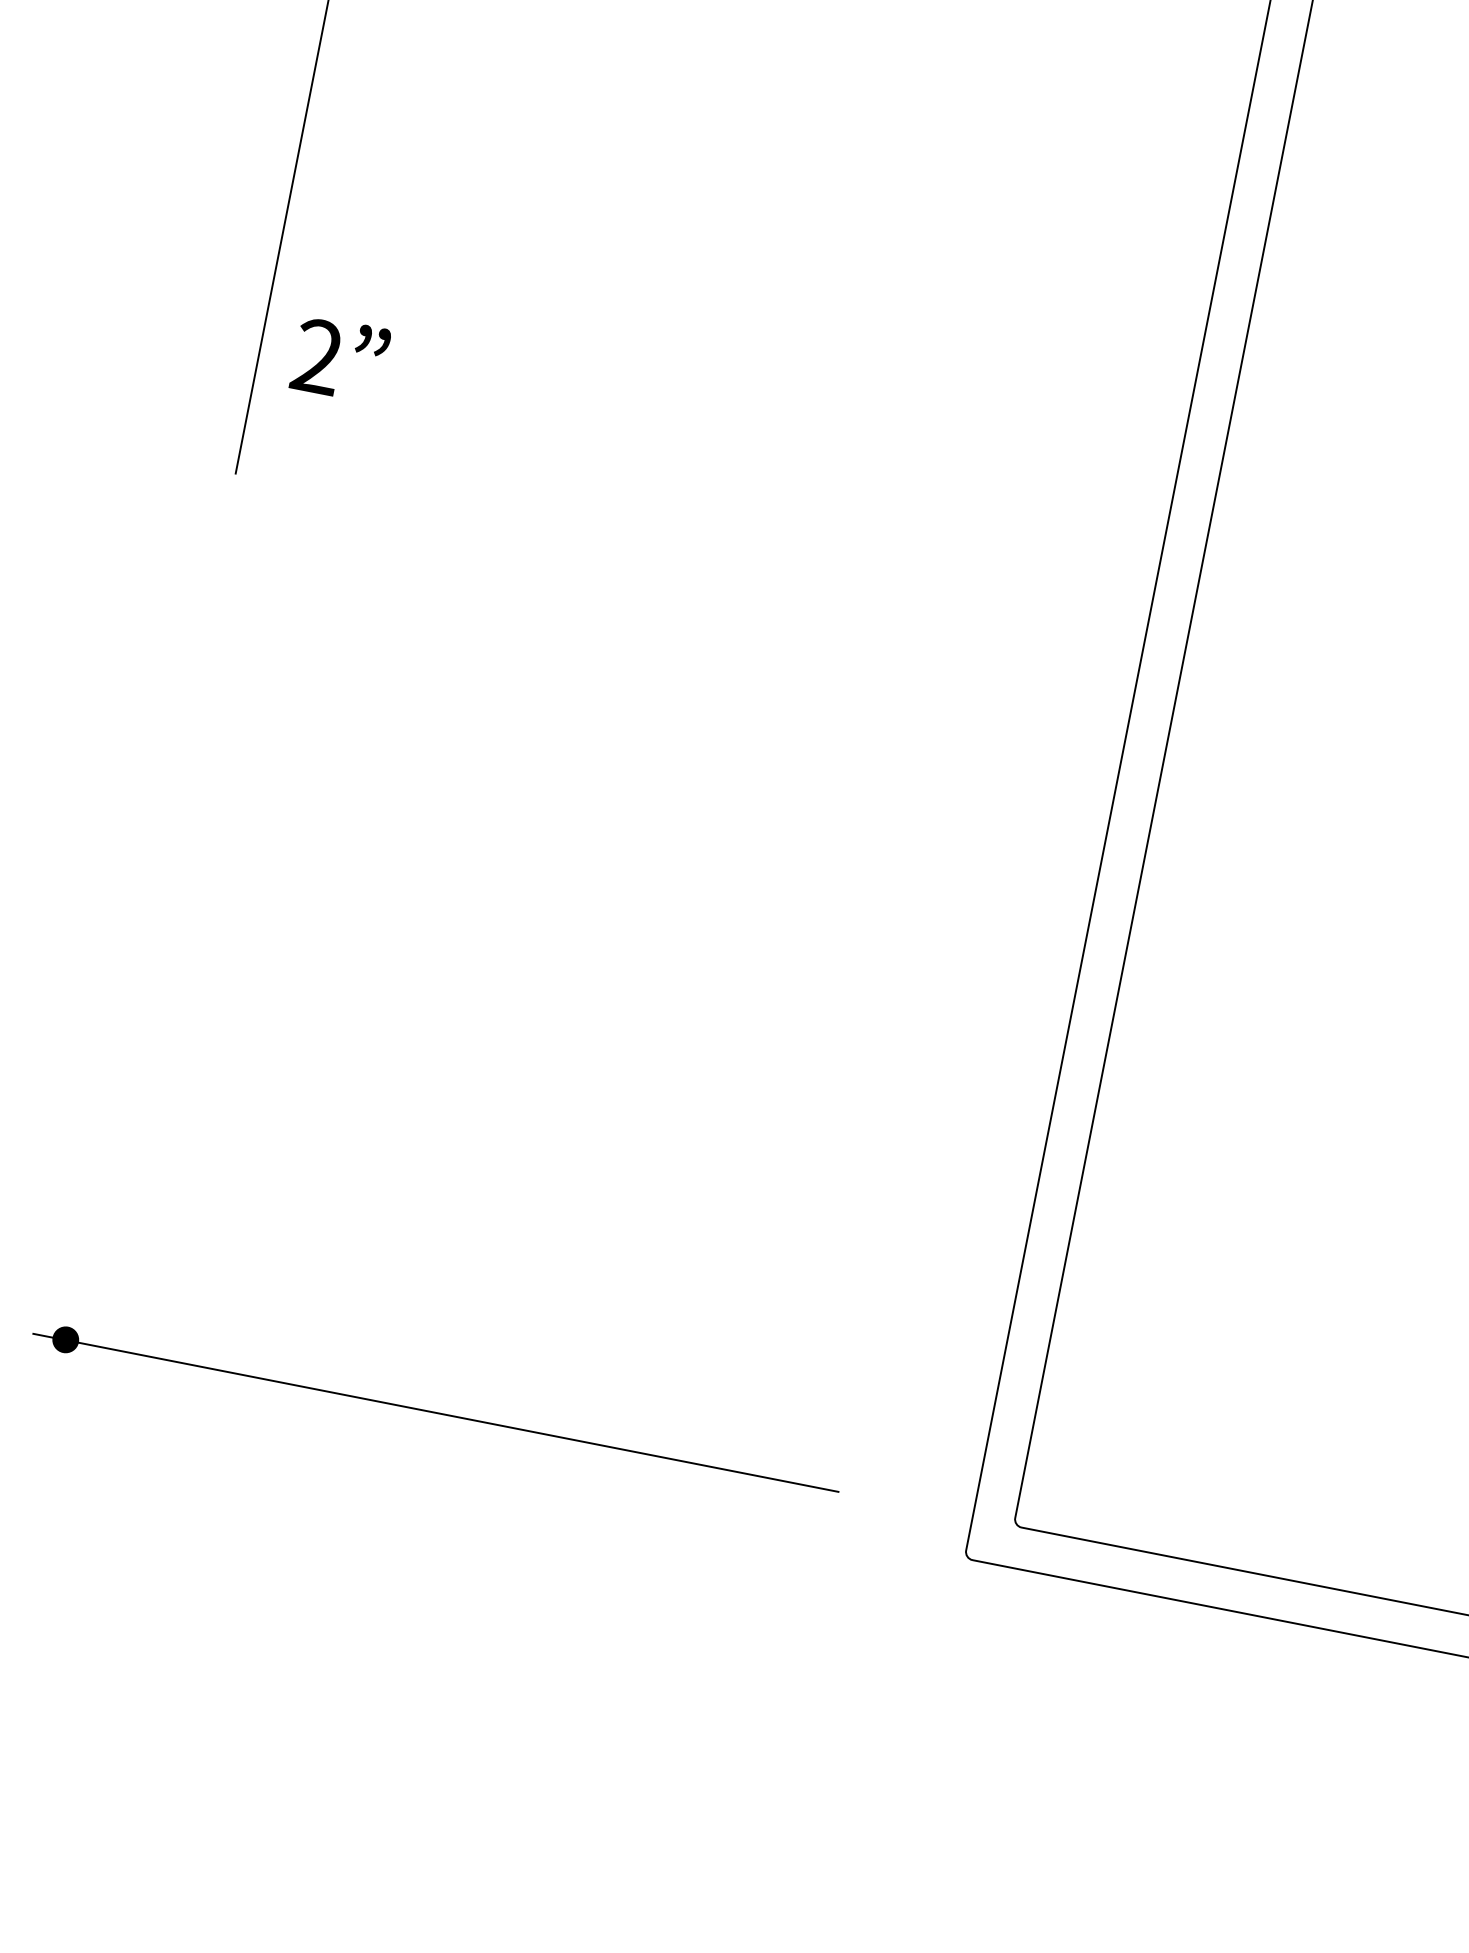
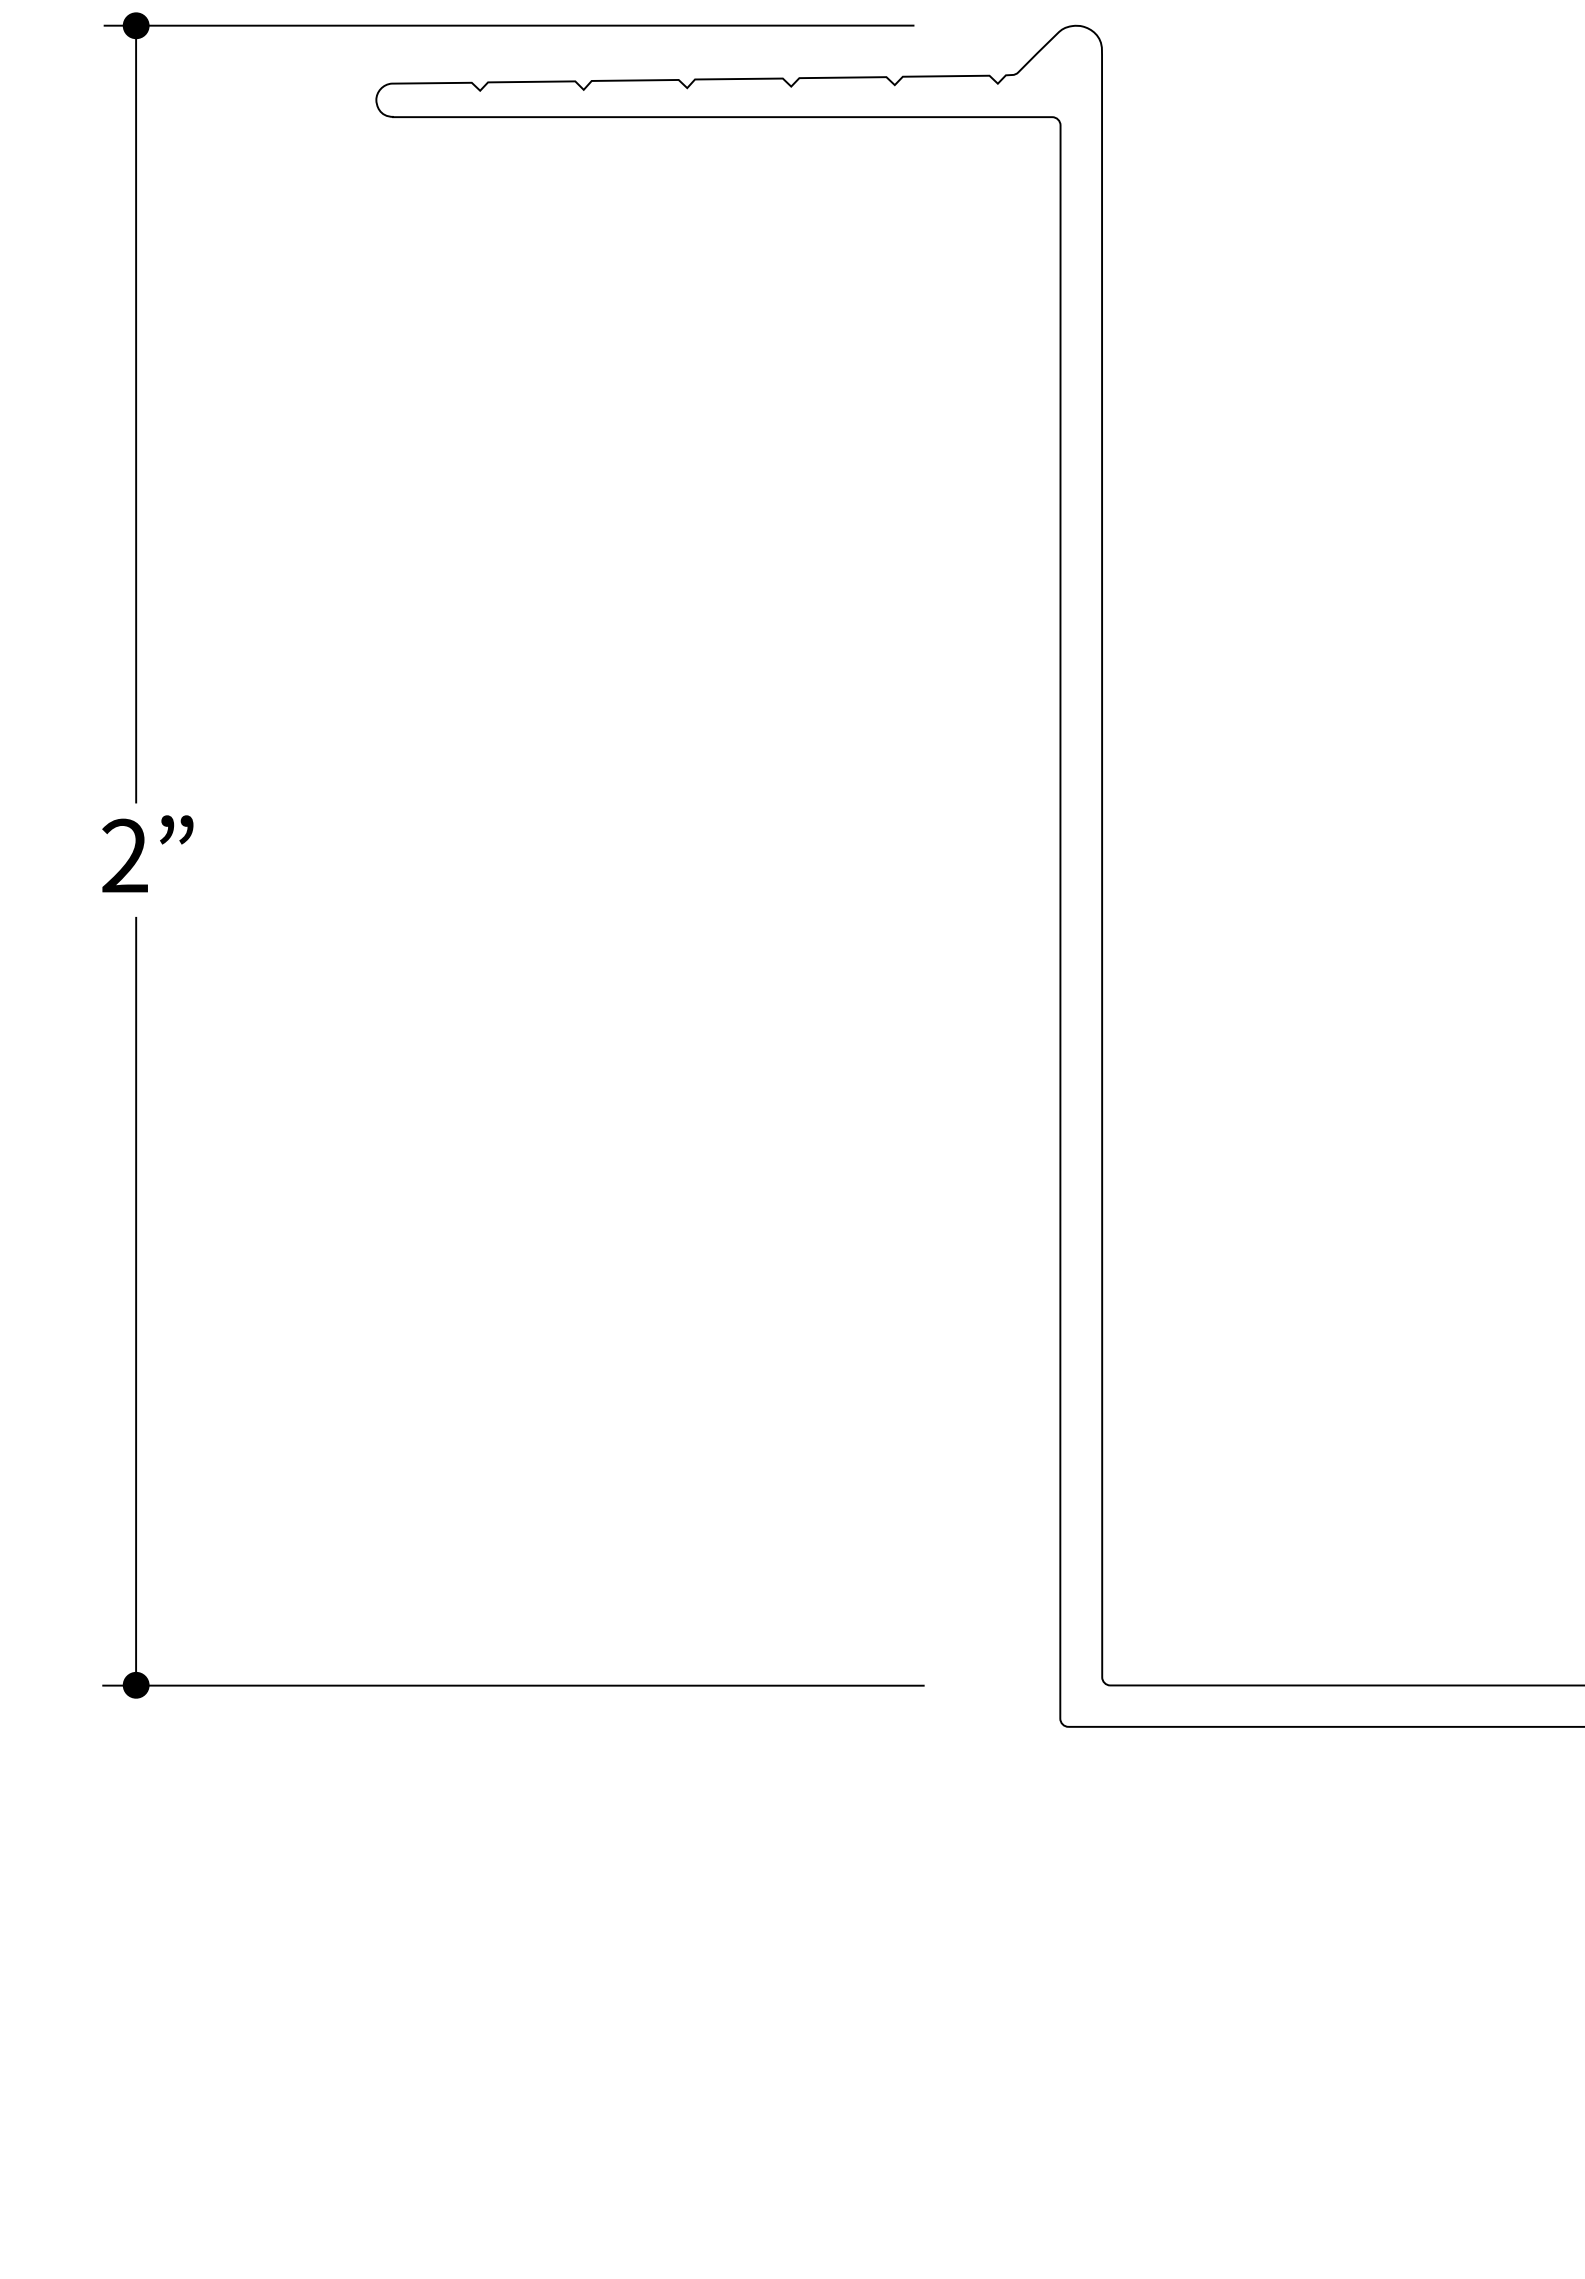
text: (340, 358) -> (147, 853), moved
line: (139, 963) -> (136, 1301), added

